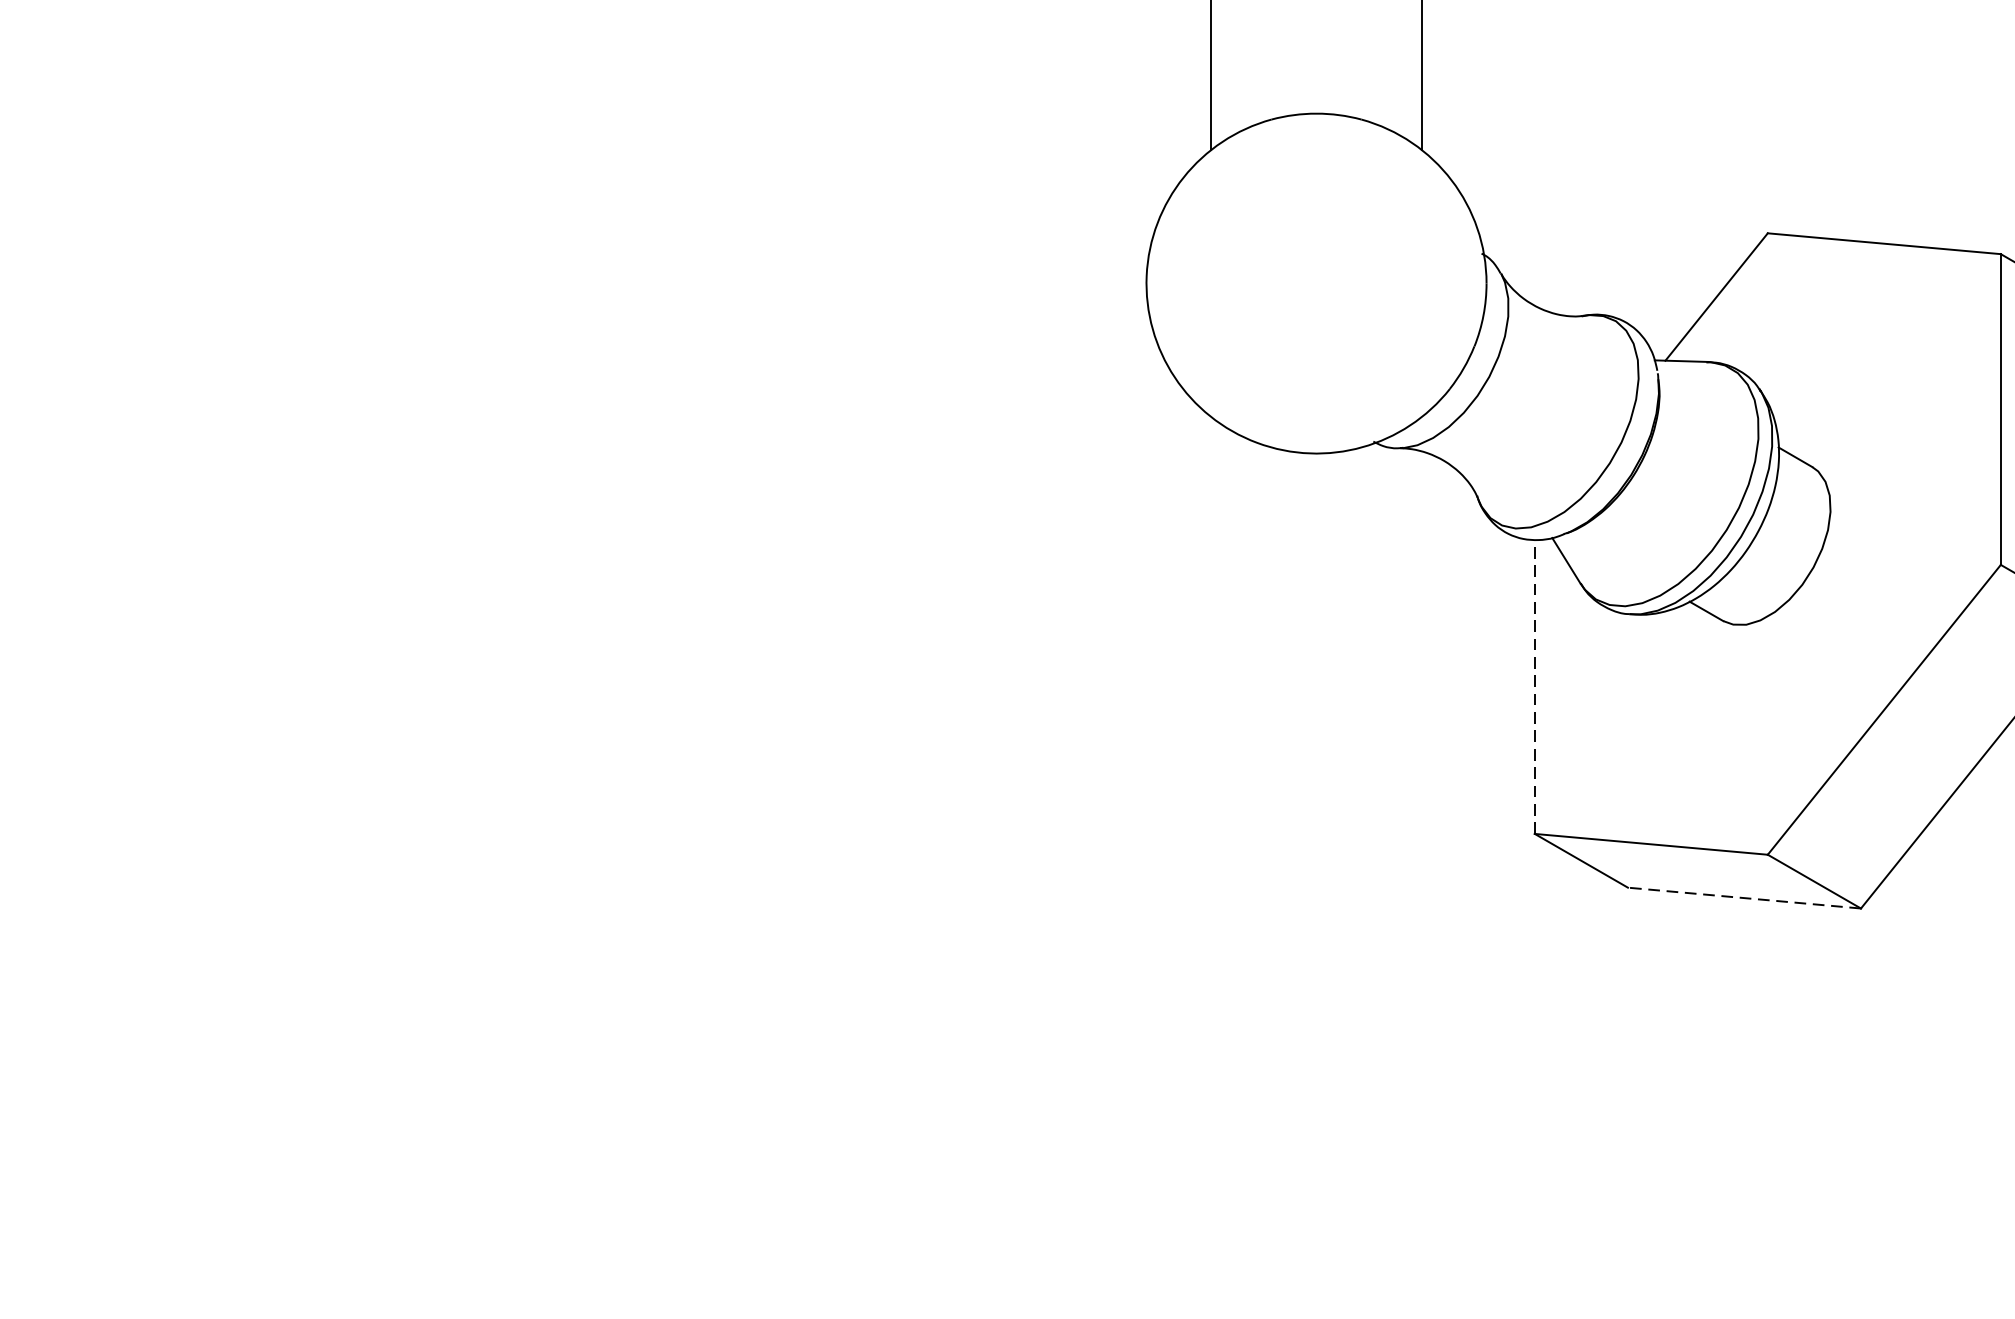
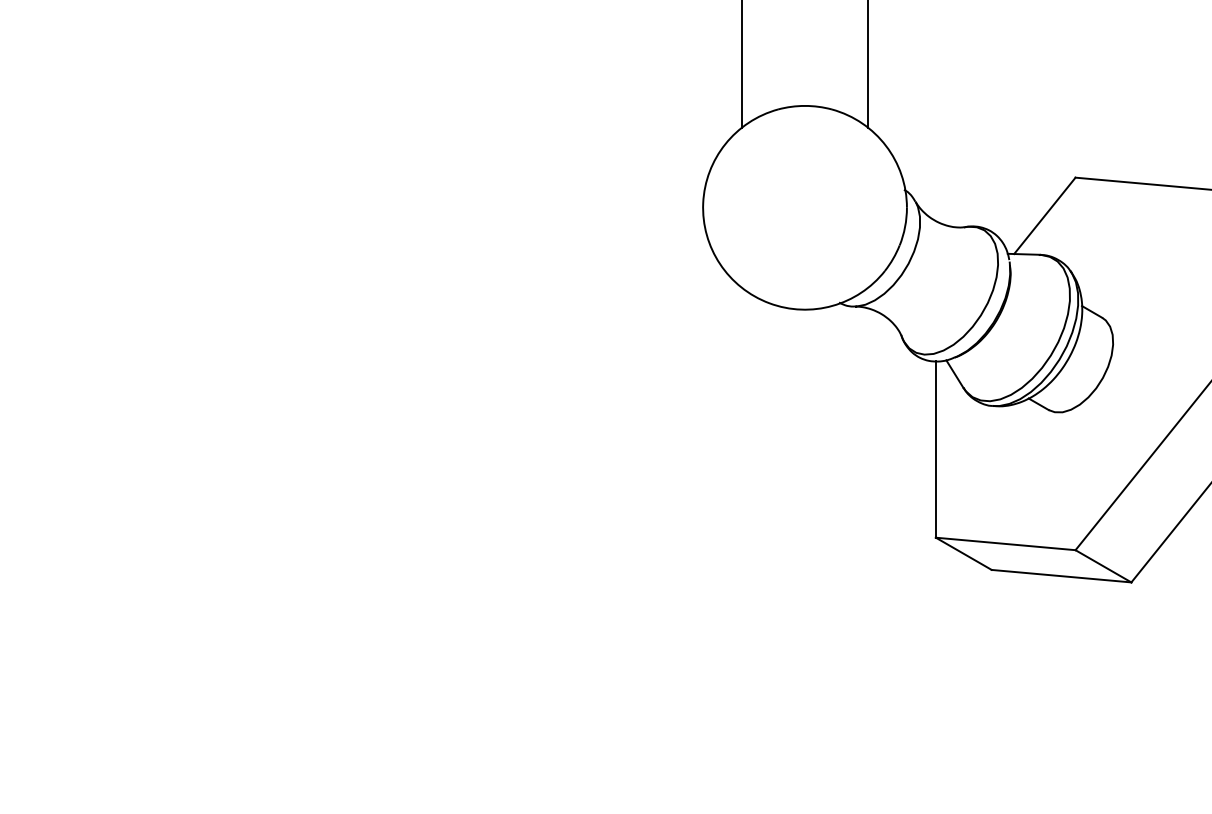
line: (1534, 686) -> (935, 449), dashed -> solid
line: (1744, 898) -> (1061, 576), dashed -> solid

